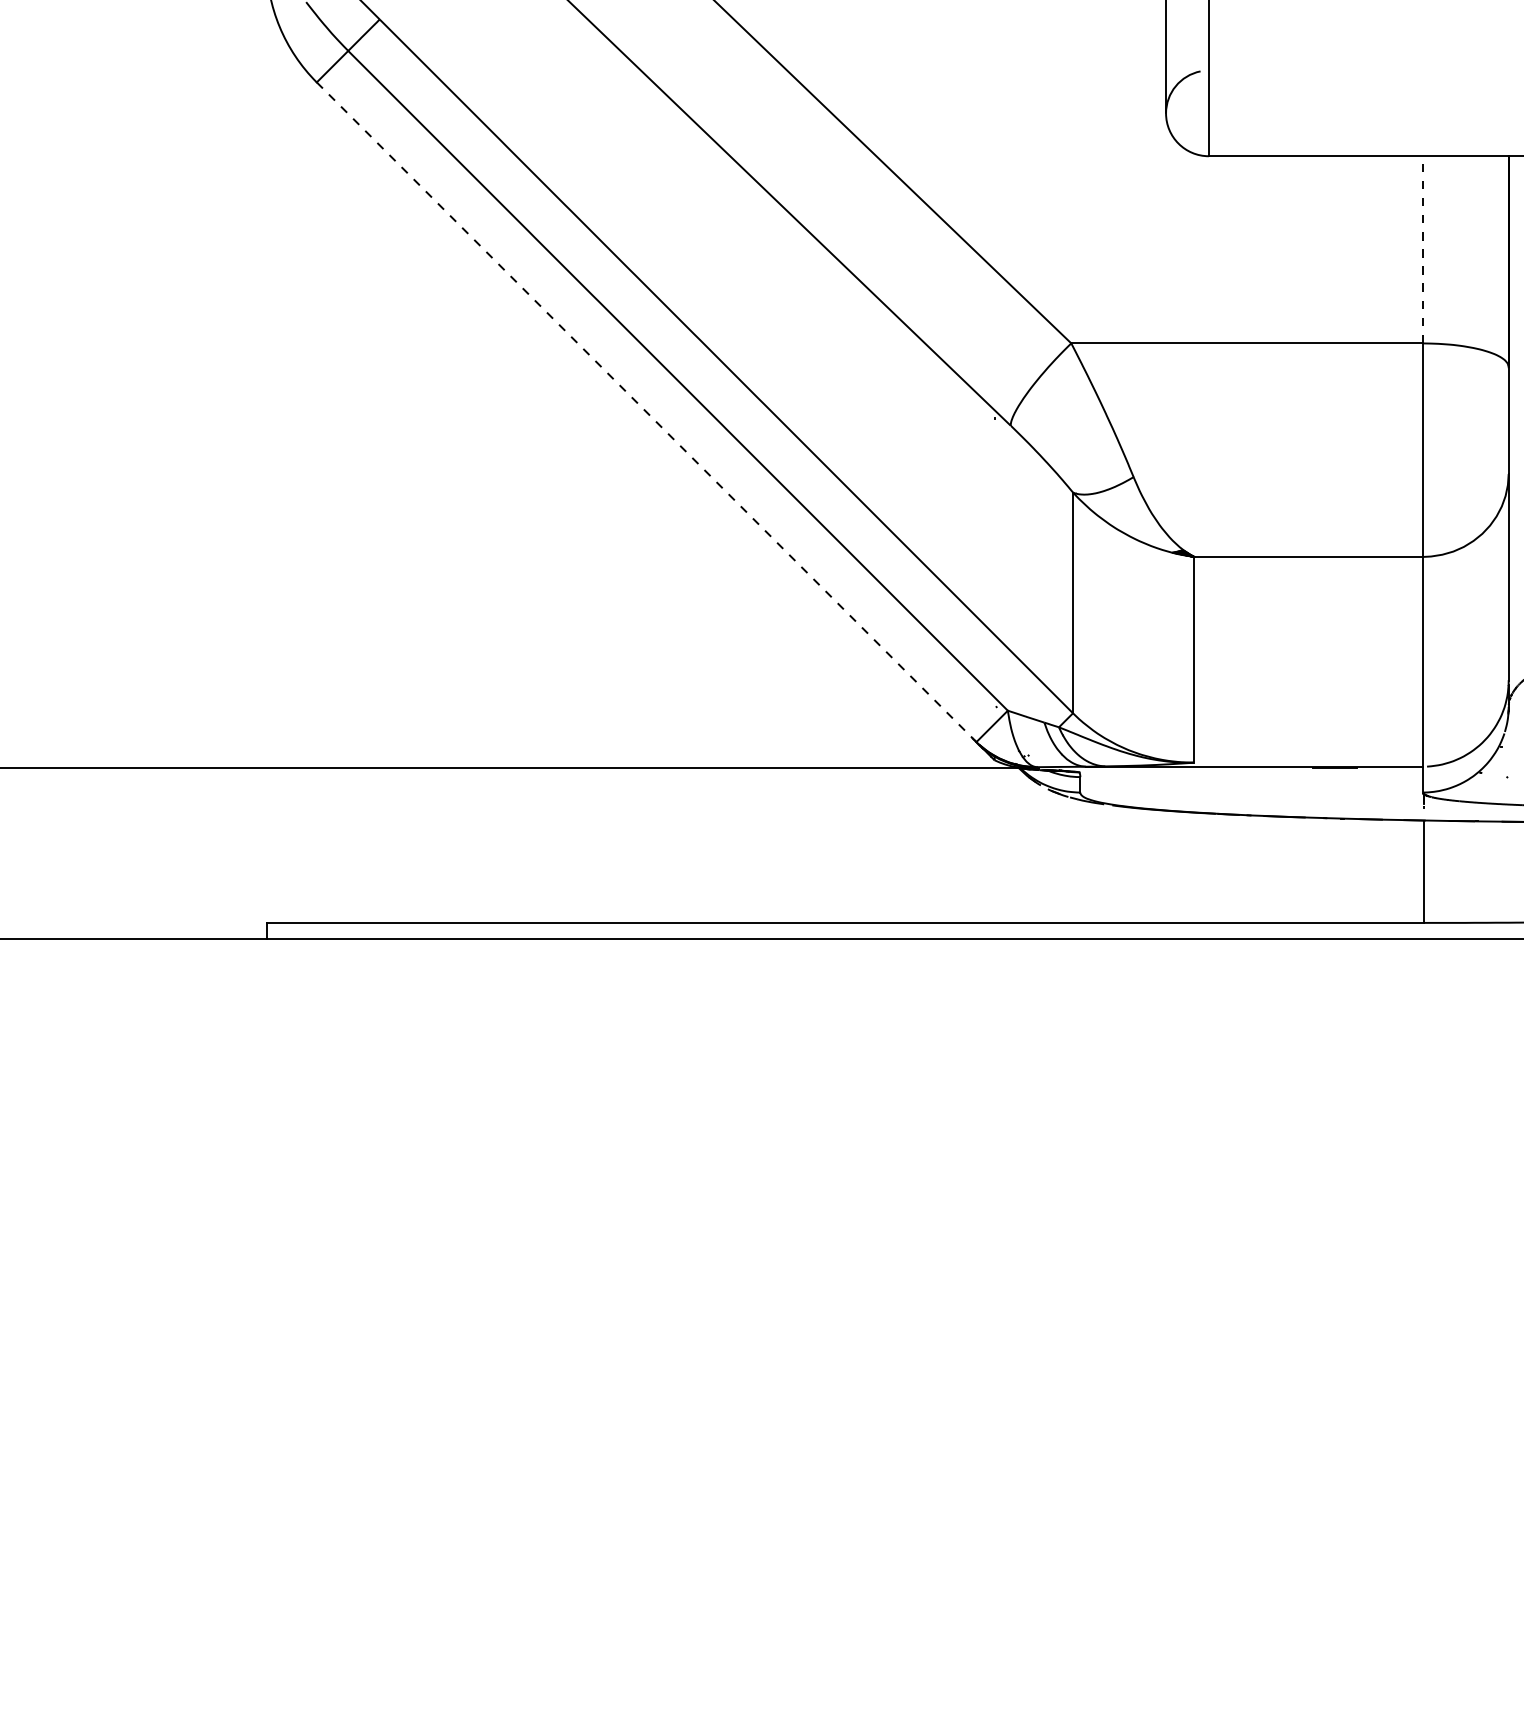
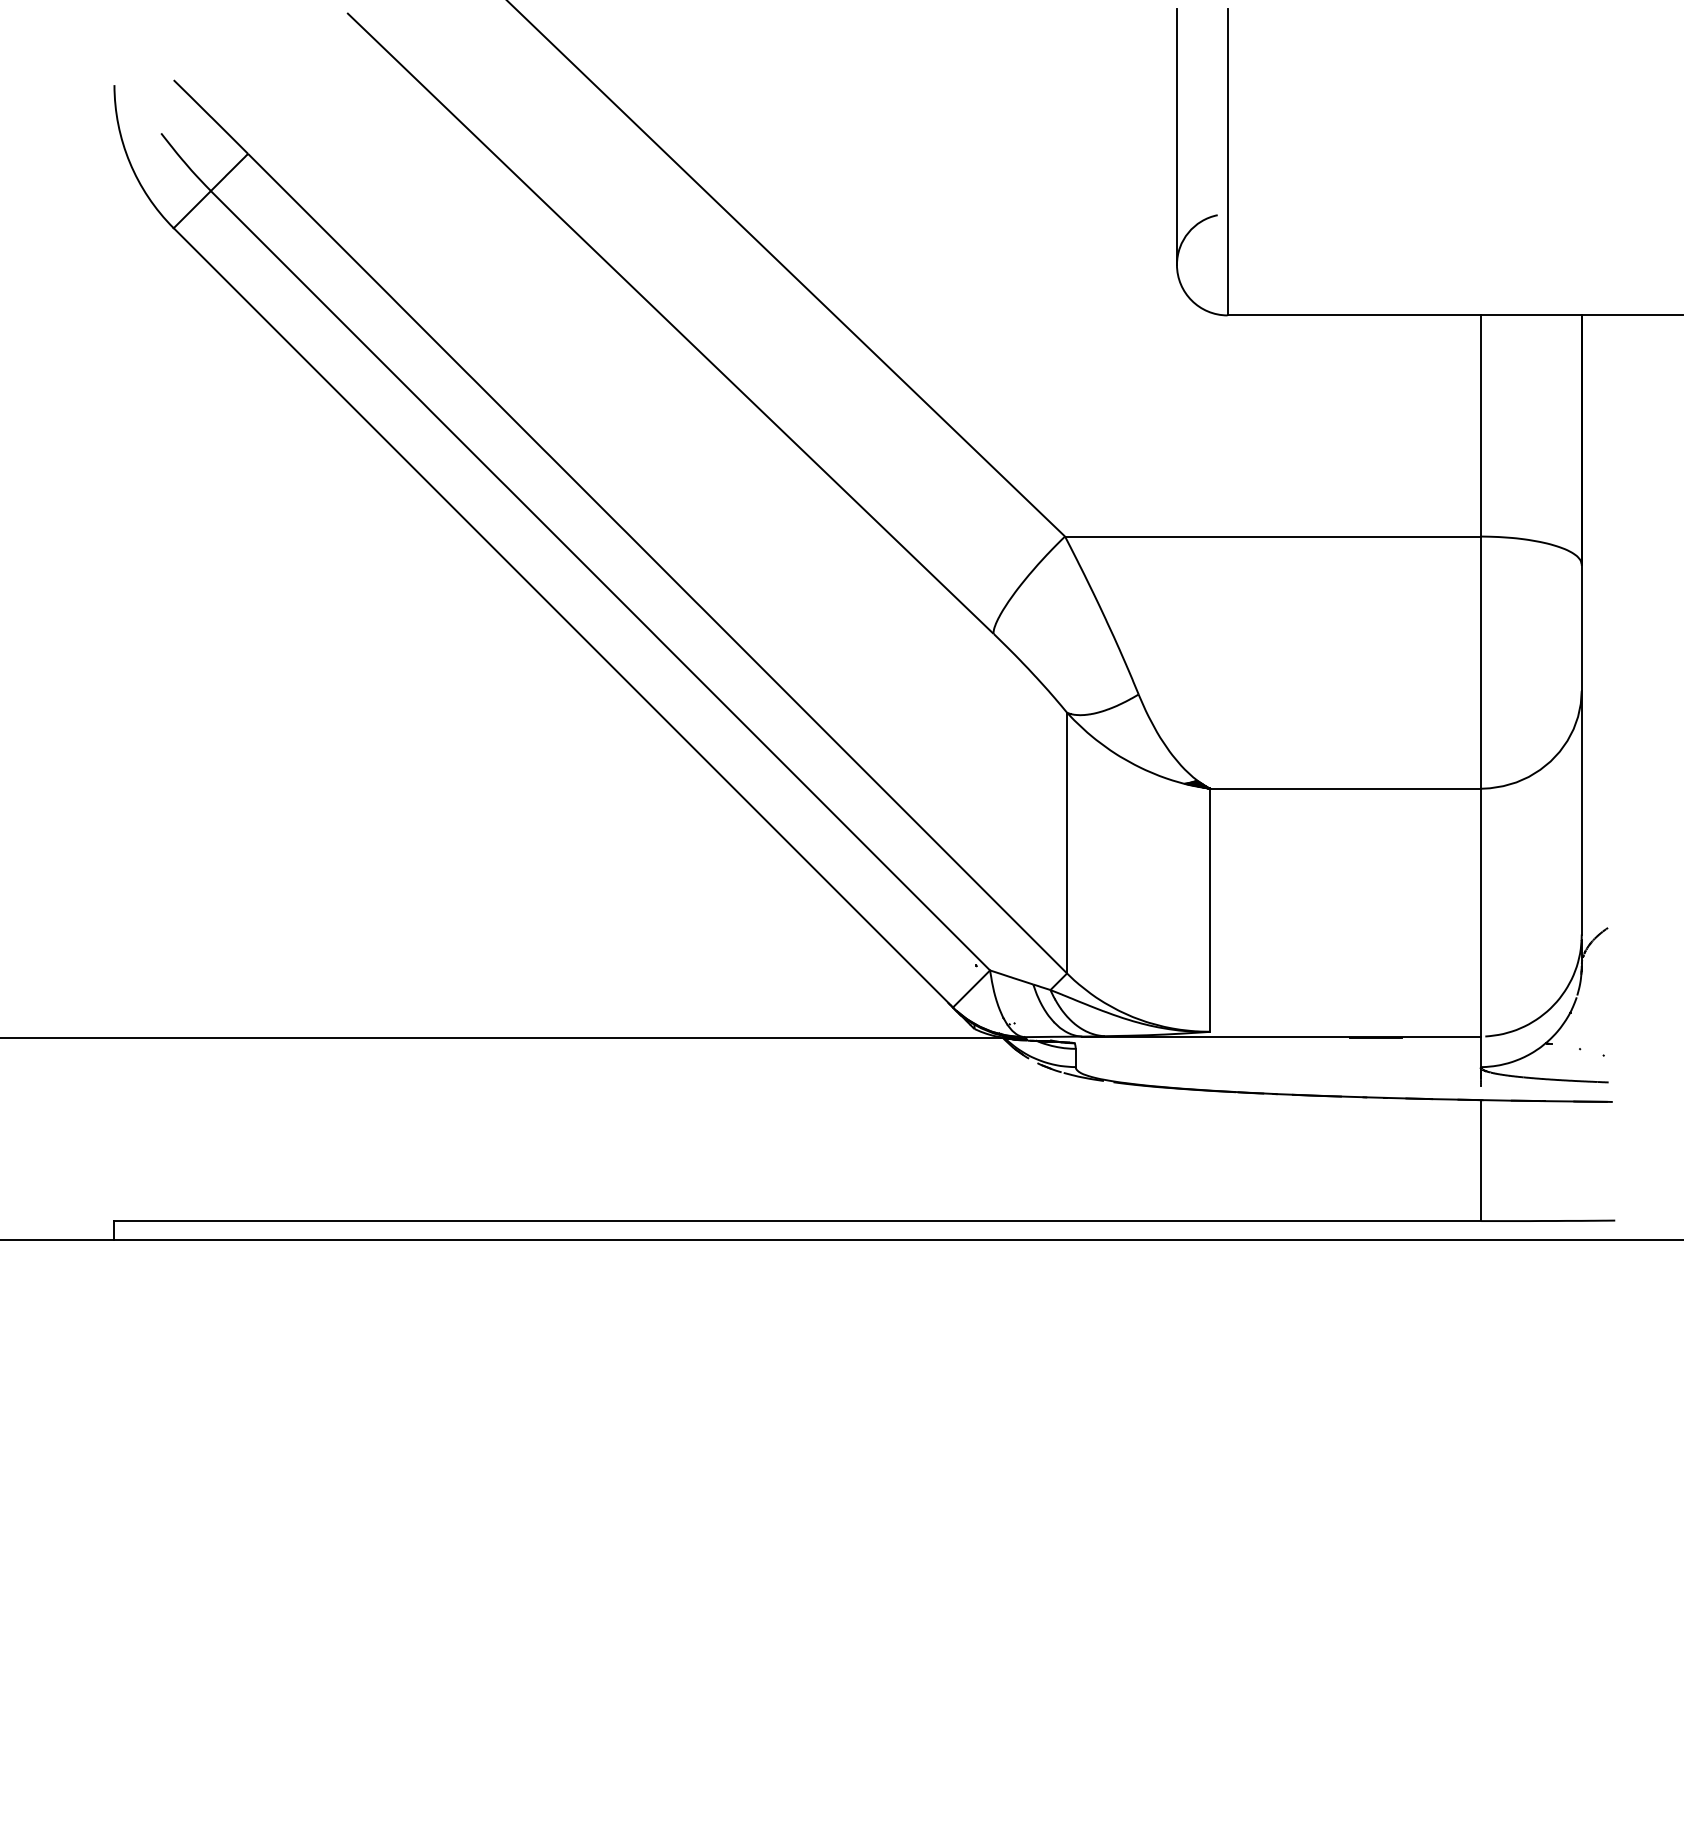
line: (1423, 249) -> (1481, 425), dashed -> solid
line: (647, 412) -> (564, 618), dashed -> solid

